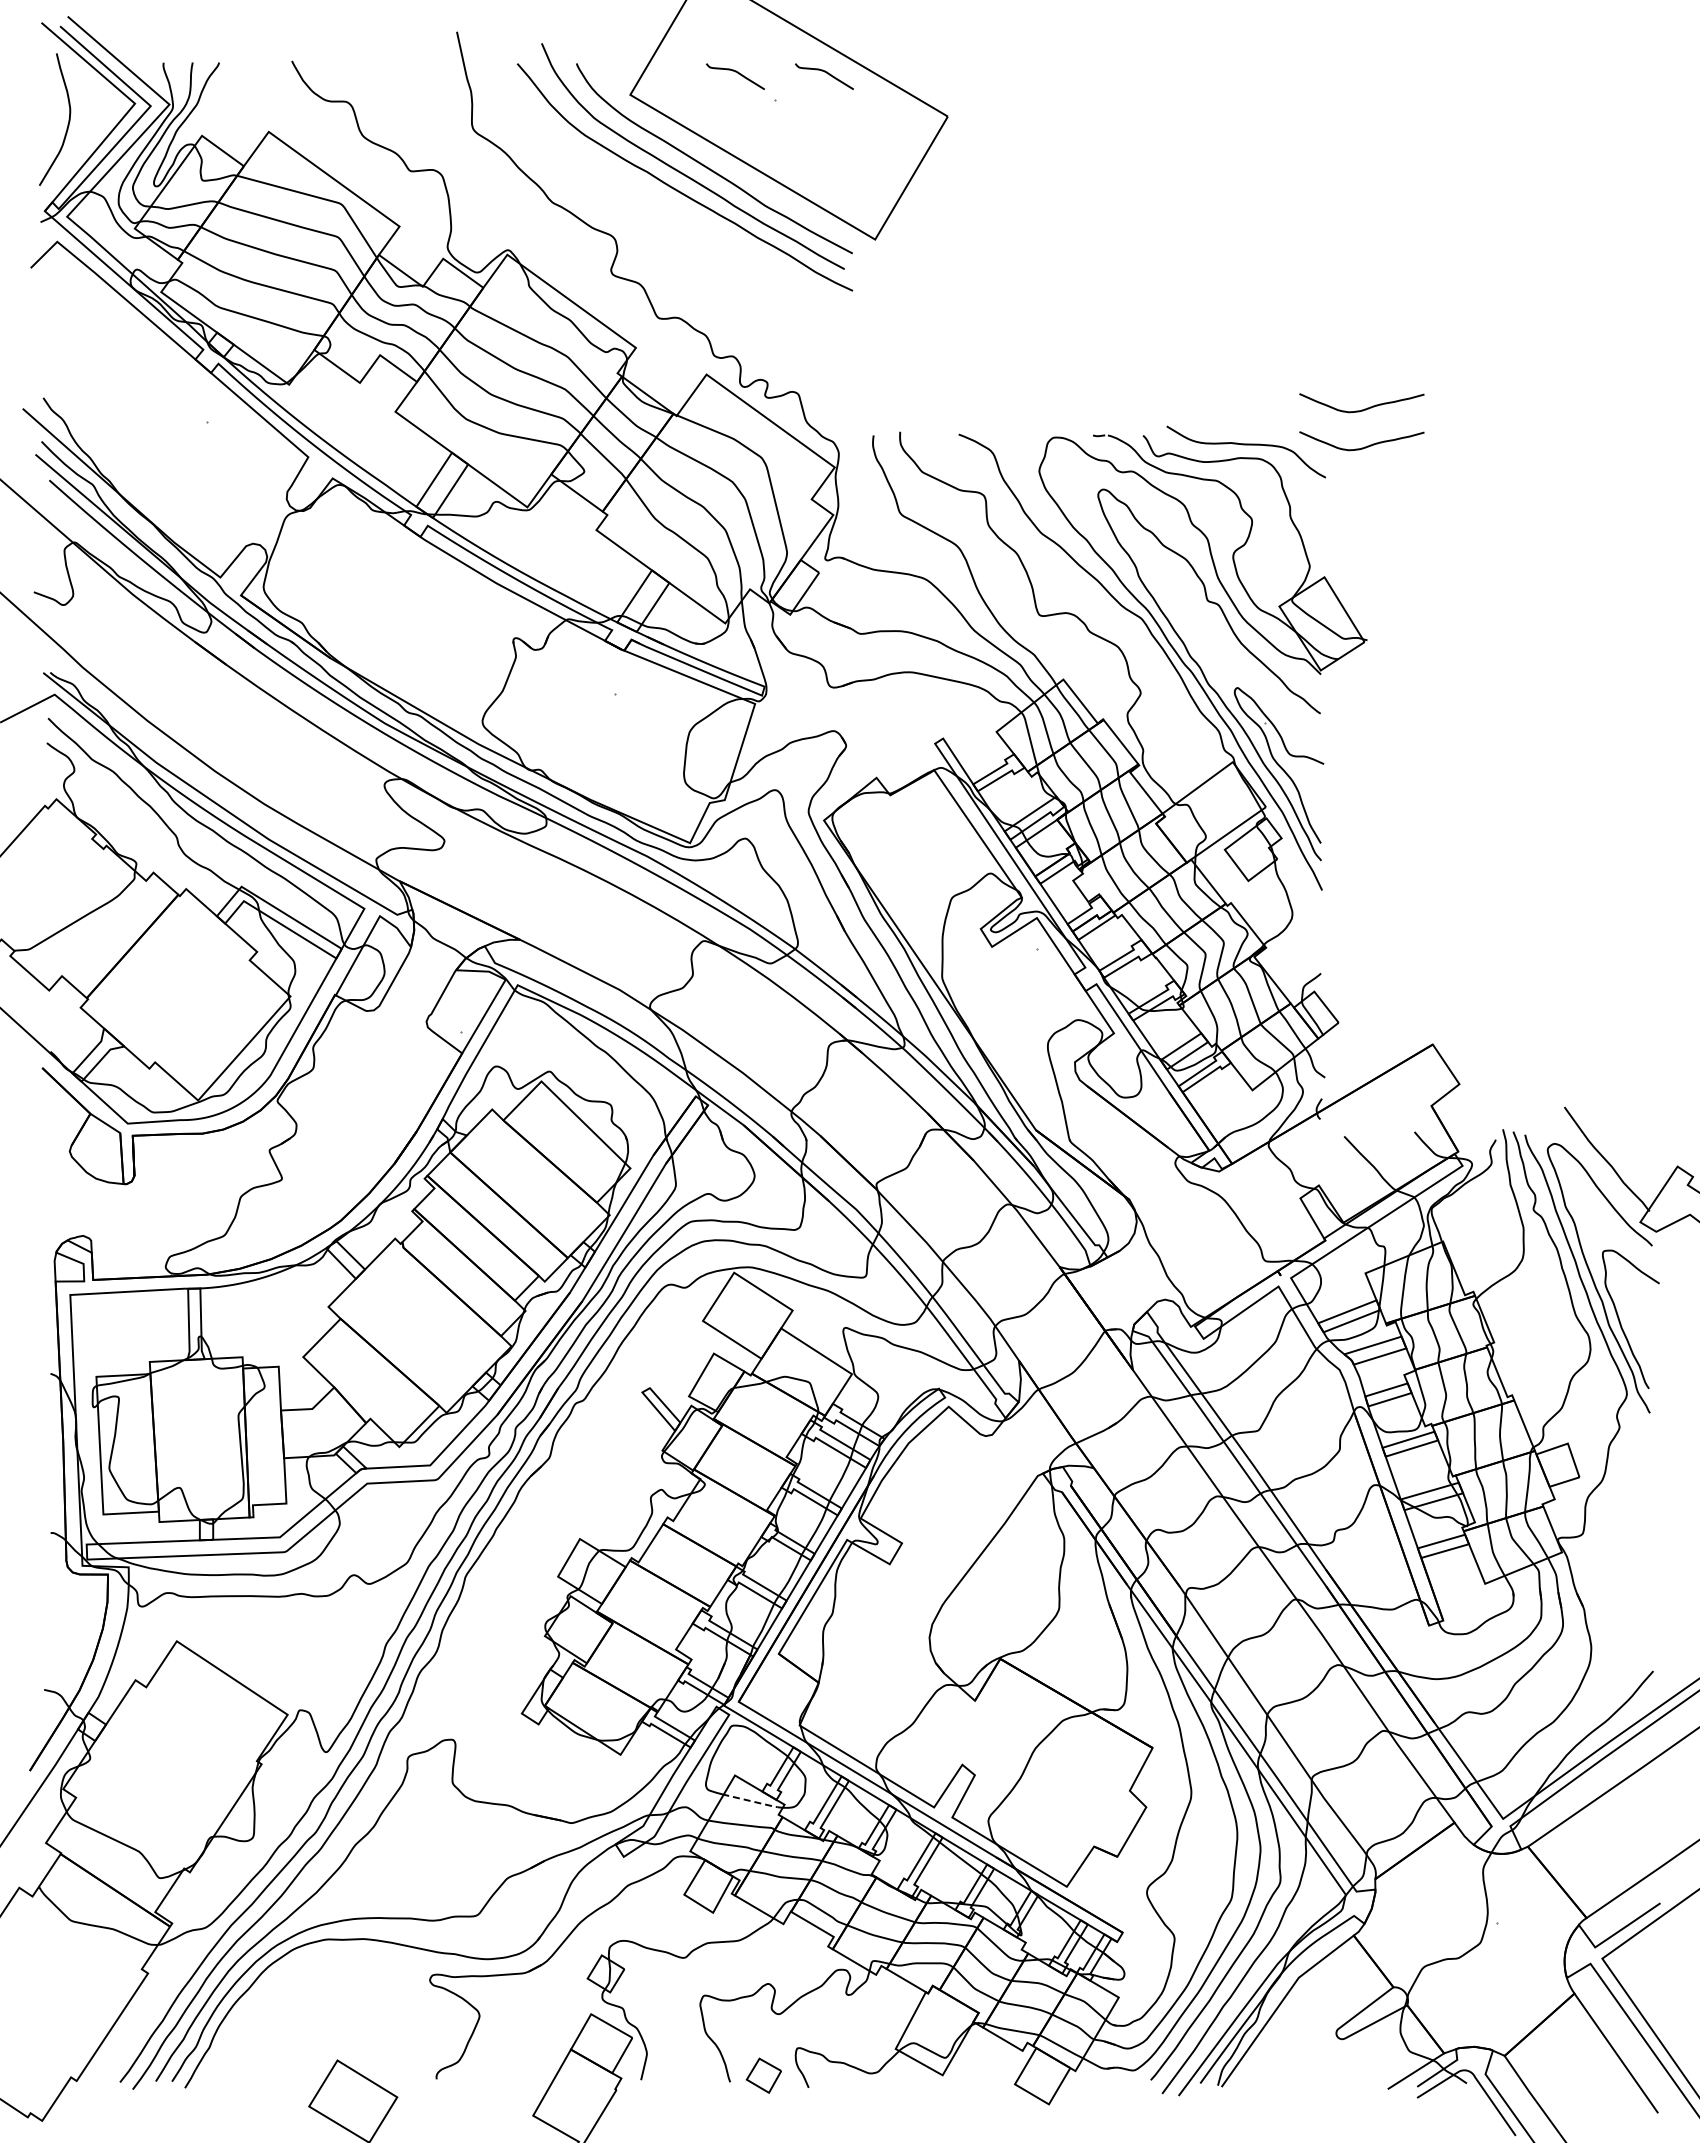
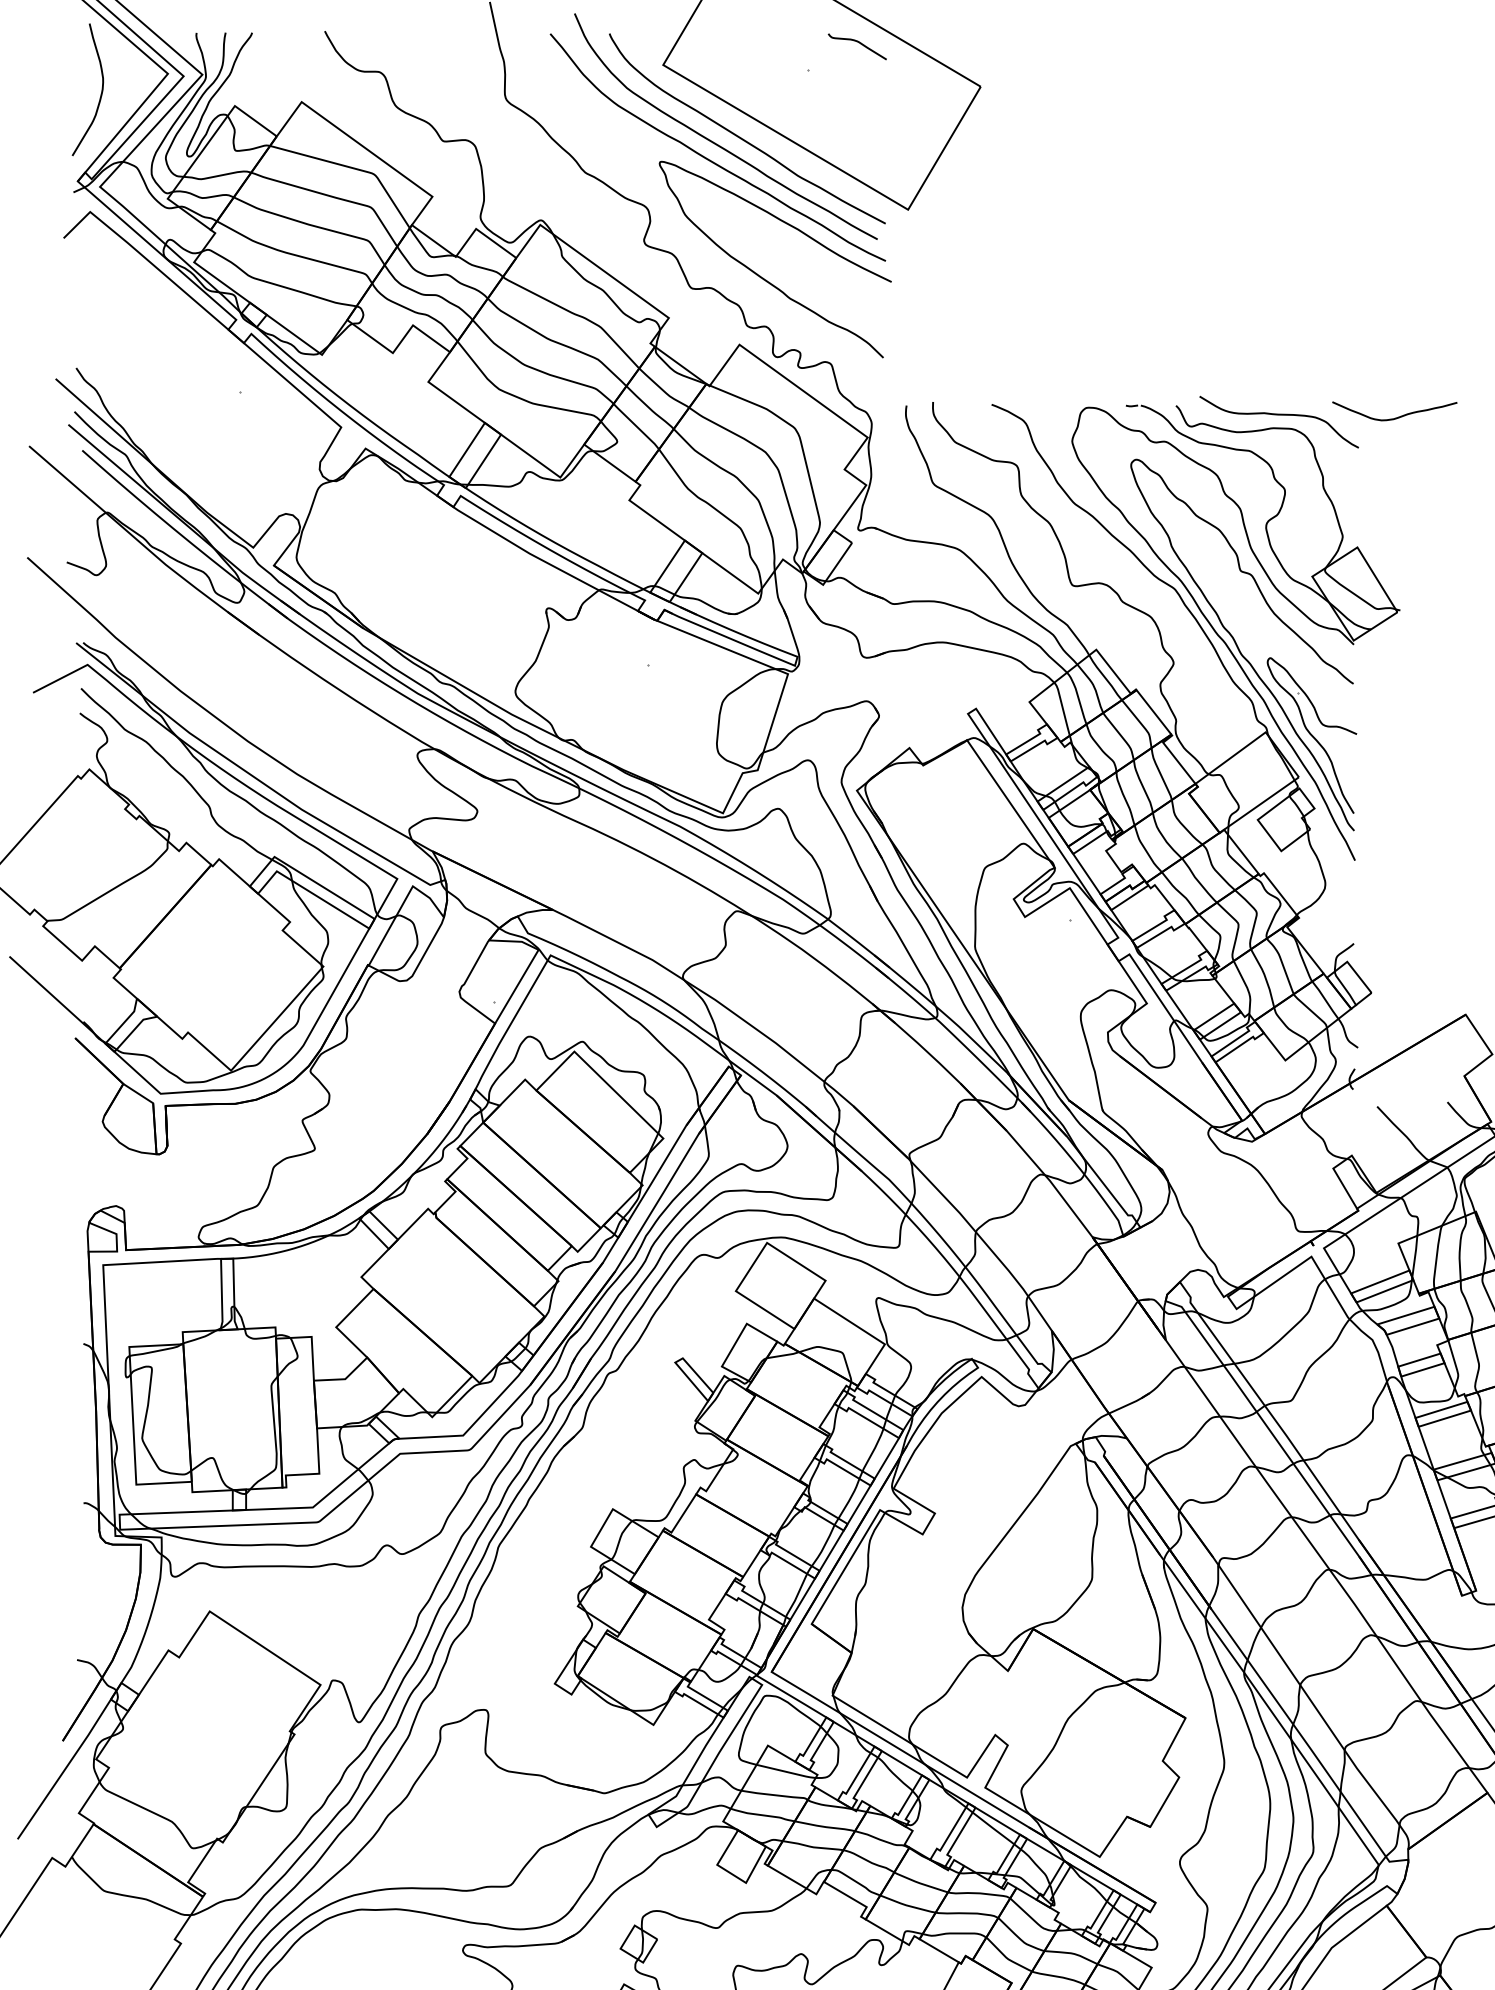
curve: (737, 73) -> (770, 43), removed
curve: (730, 307) -> (763, 277), added
curve: (1364, 408) -> (1397, 378), removed
line: (754, 1802) -> (787, 1772), dashed -> solid

